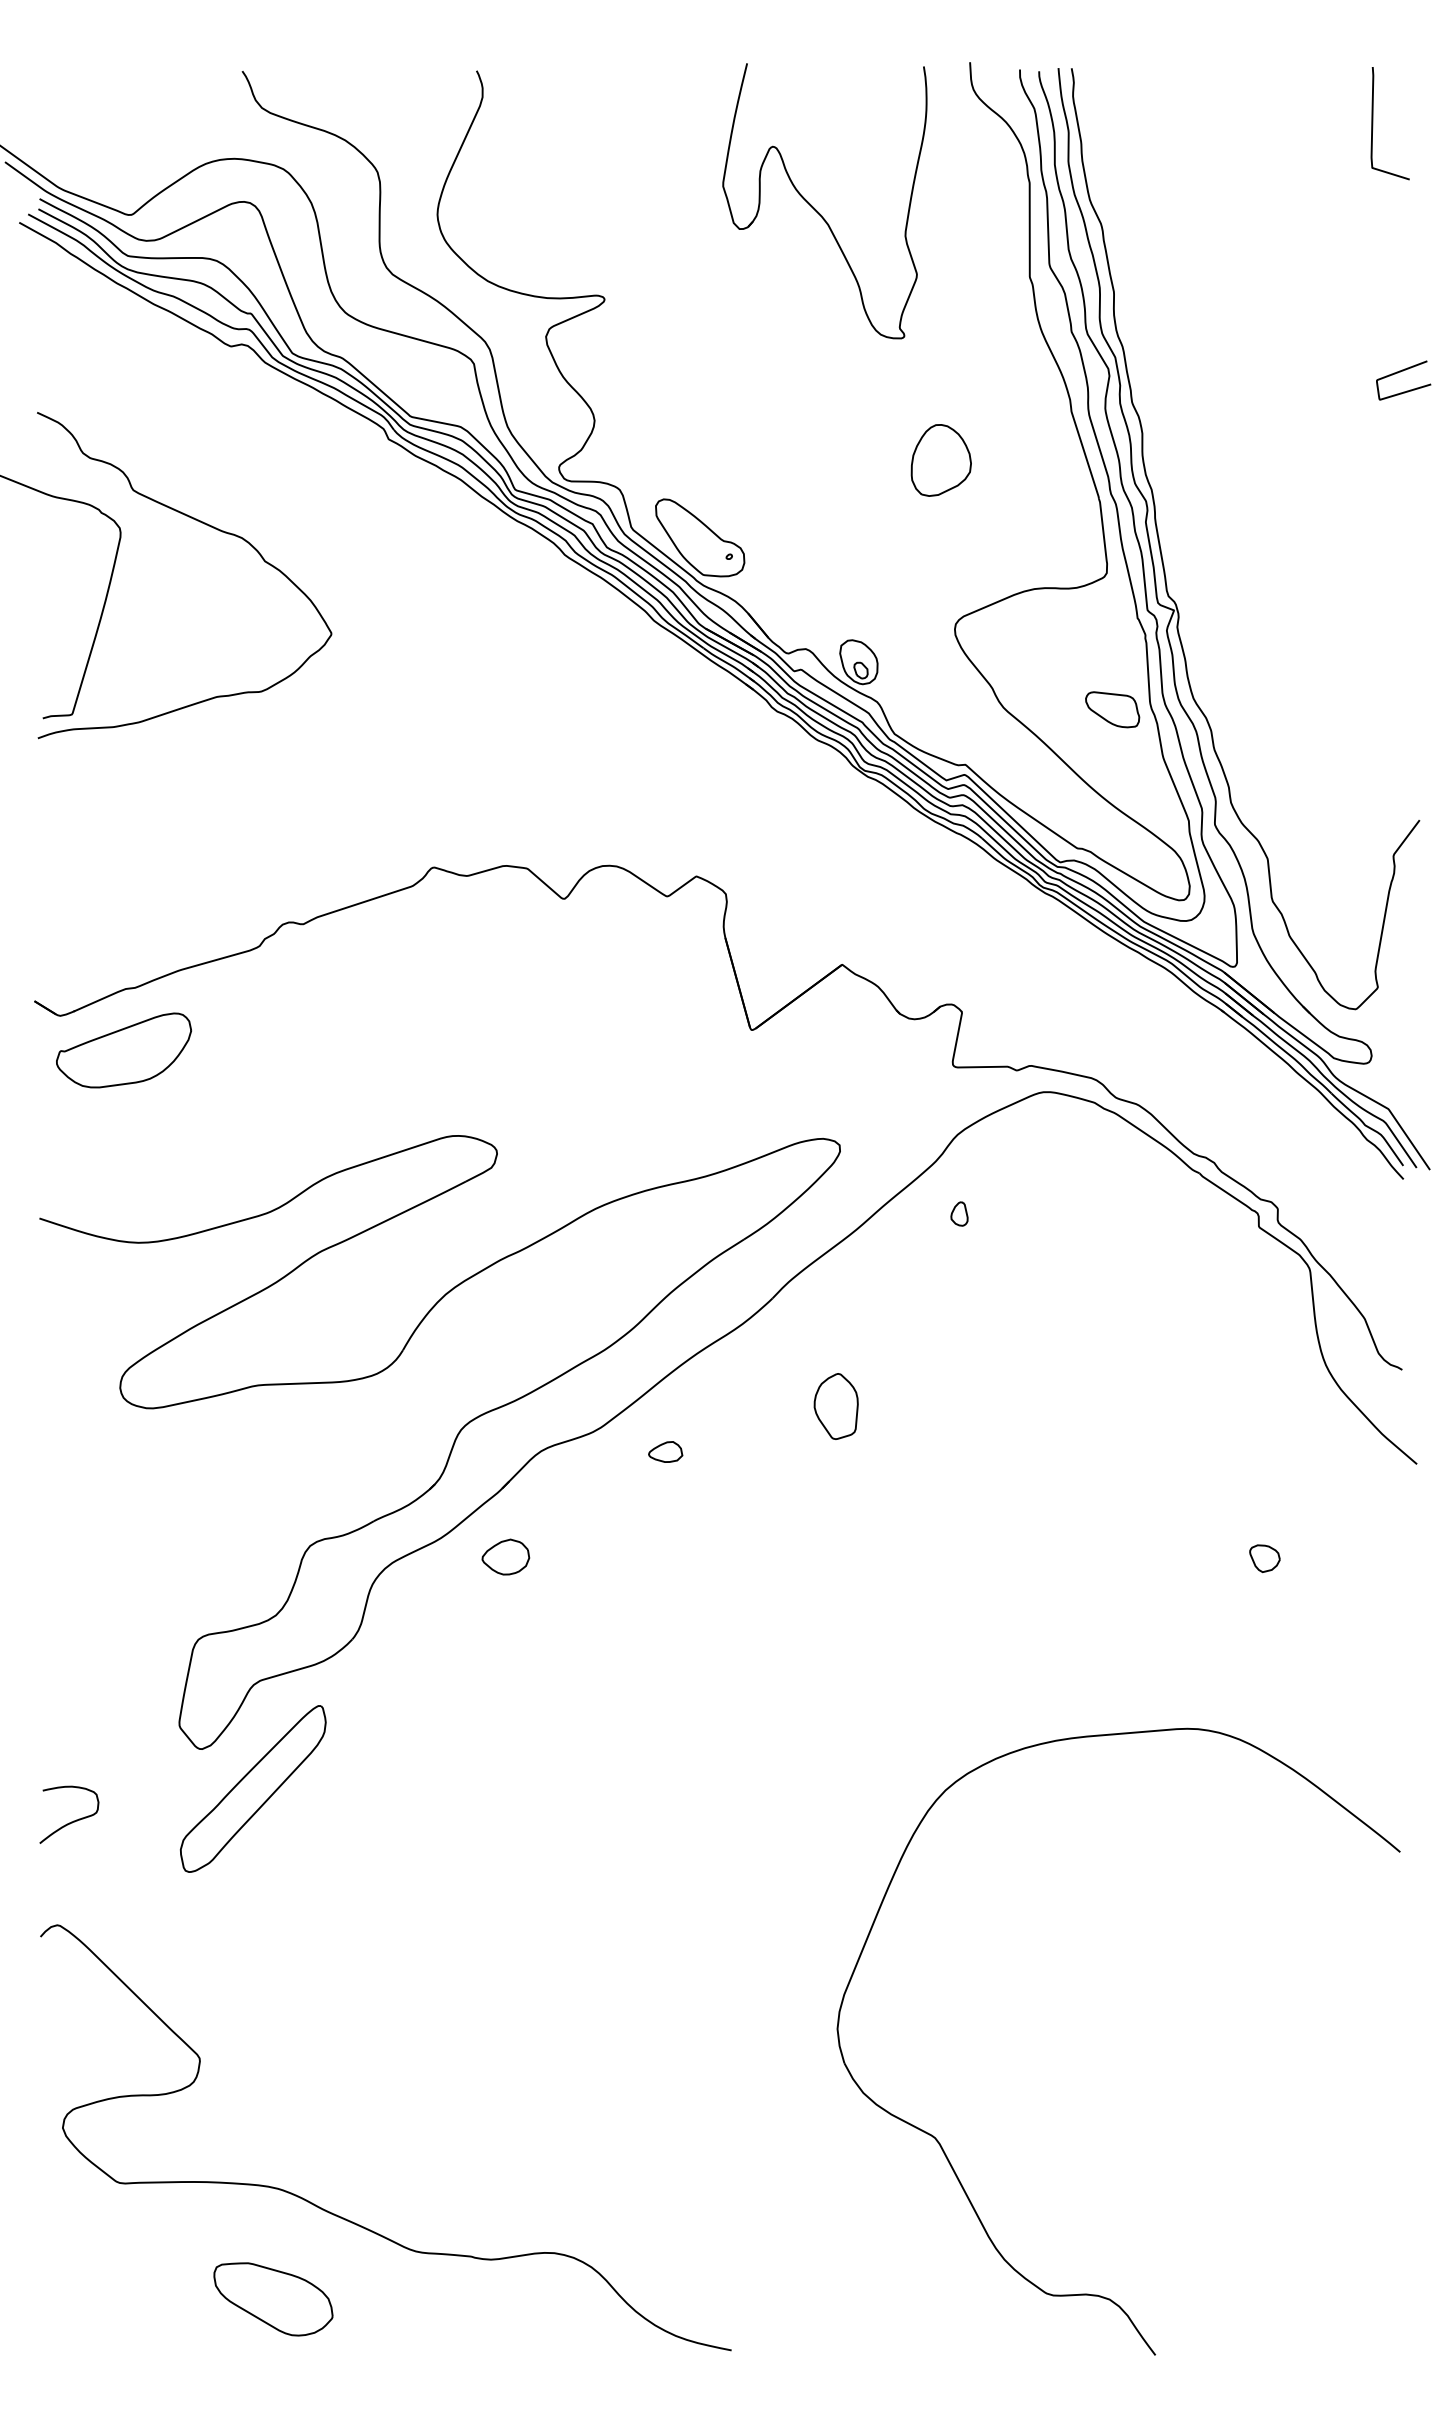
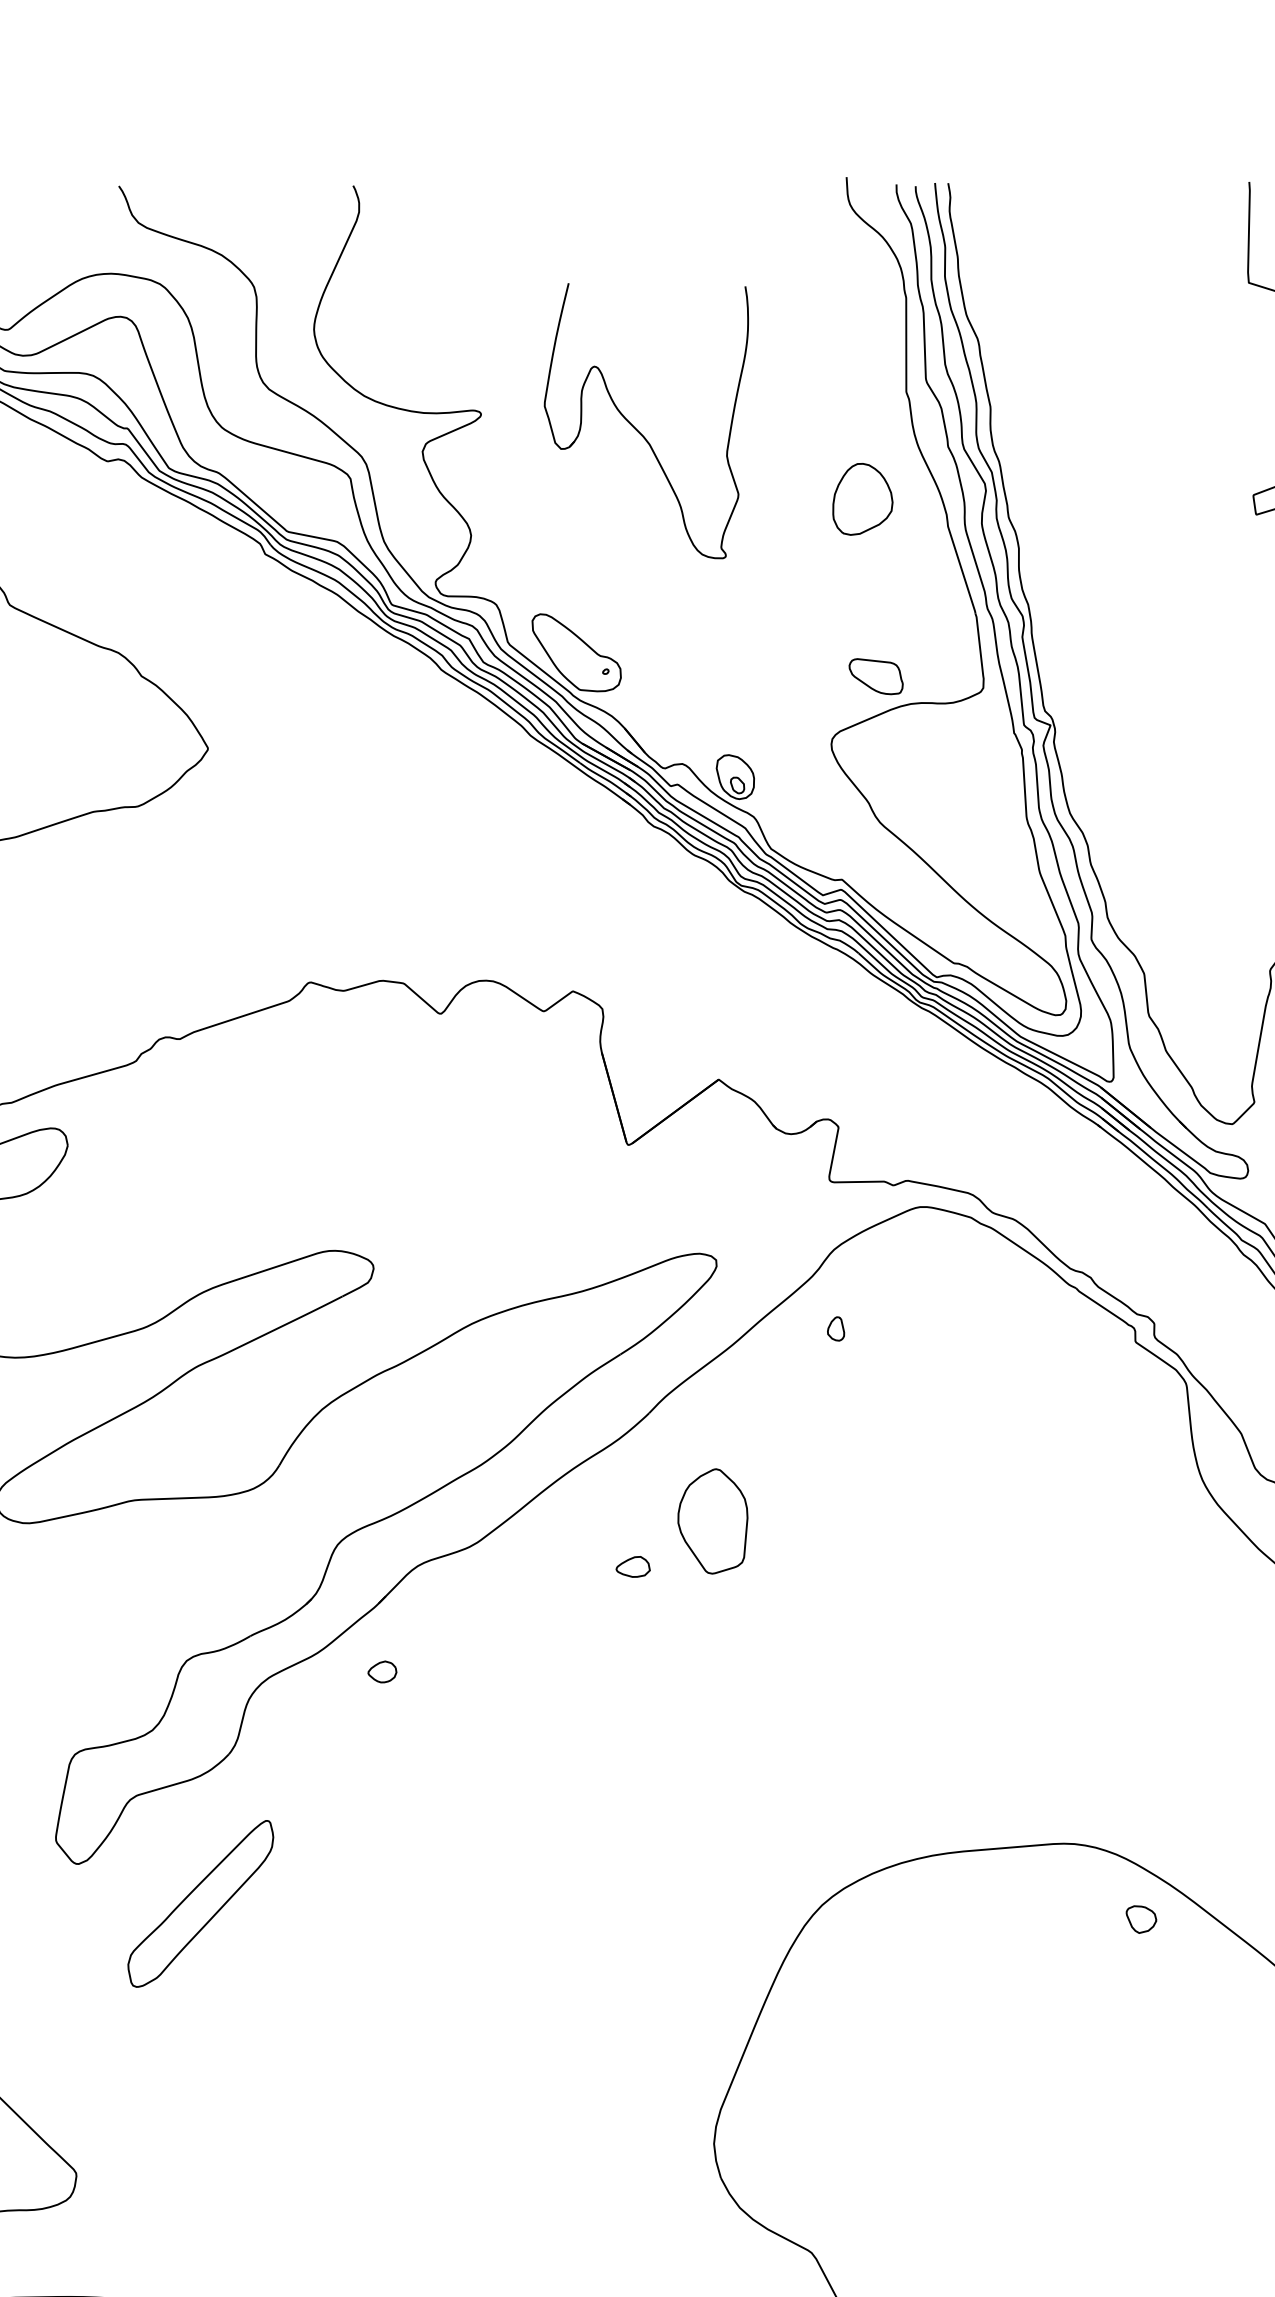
part: (816, 209) -> (638, 429), moved
part: (940, 460) -> (862, 499), moved
part: (1112, 709) -> (876, 676), moved
part: (835, 1406) -> (712, 1521), size x1.6
part: (665, 1451) -> (633, 1566), moved
part: (505, 1556) -> (382, 1671), size x0.6
part: (1264, 1558) -> (1141, 1919), moved
part: (253, 1788) -> (201, 1903), moved

